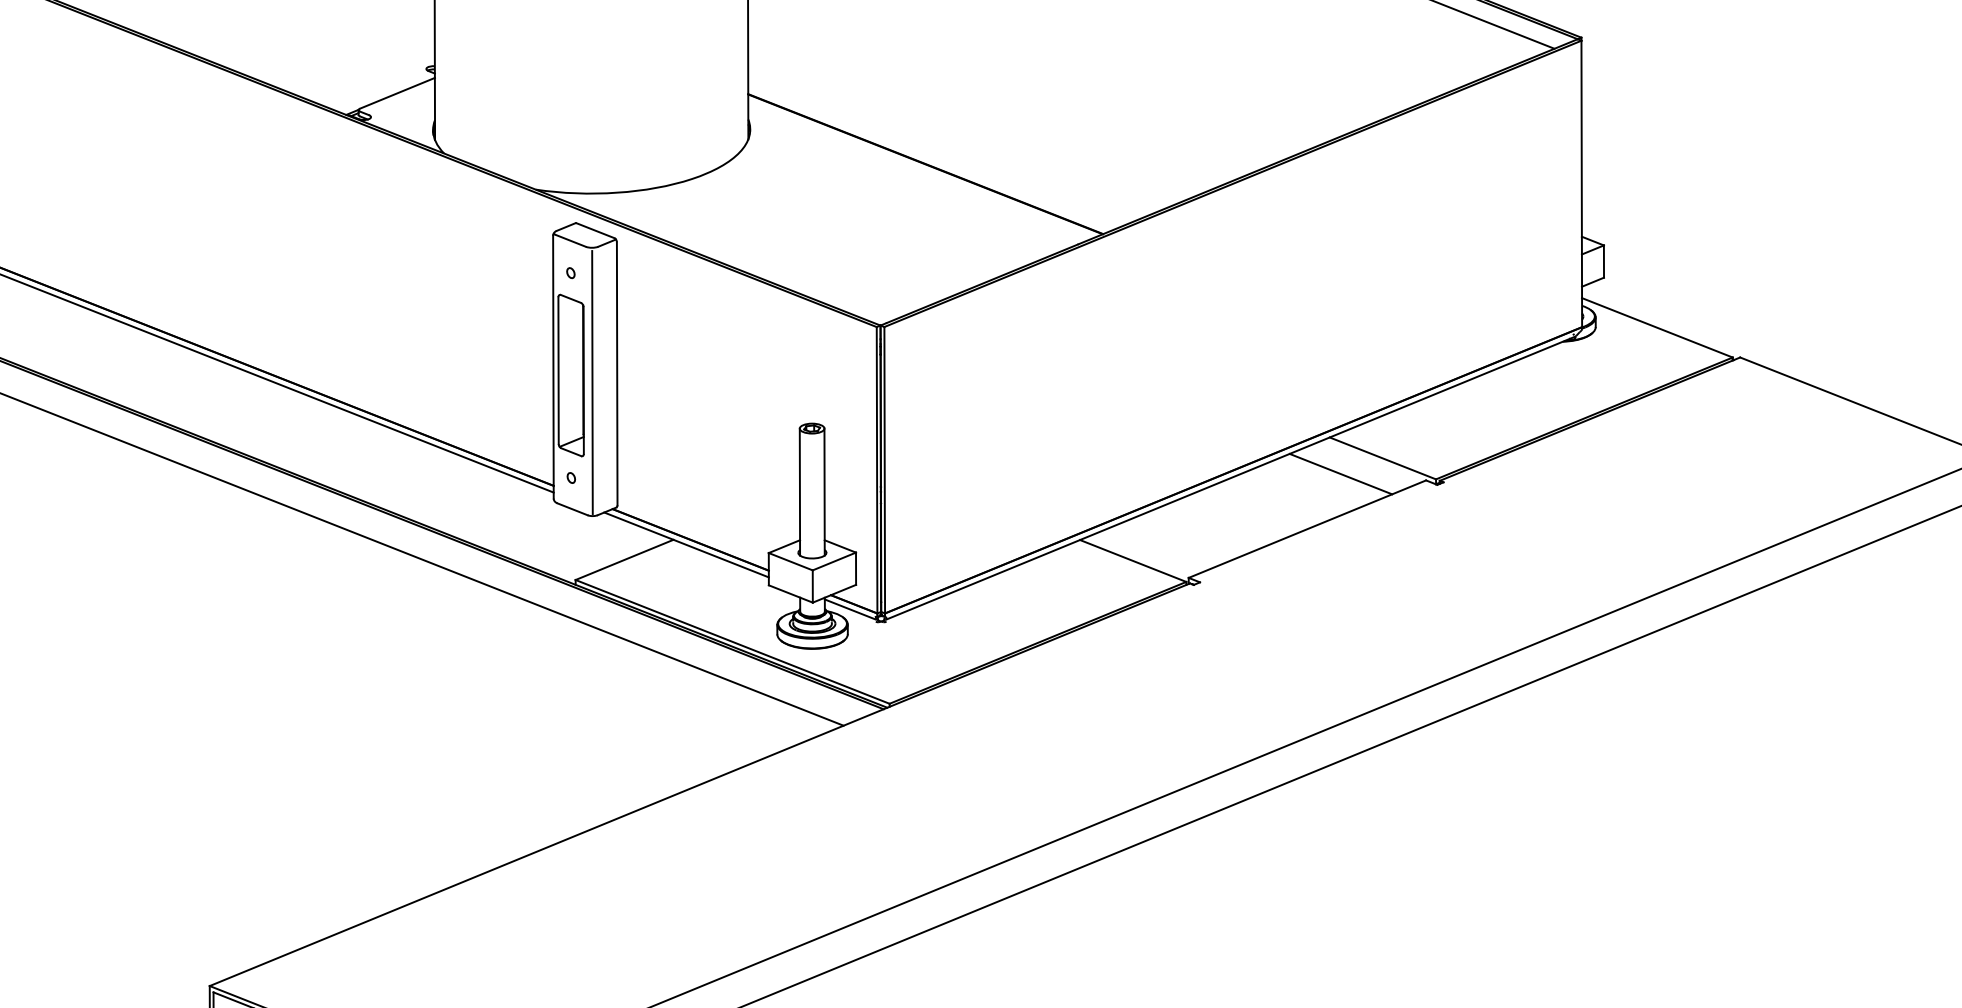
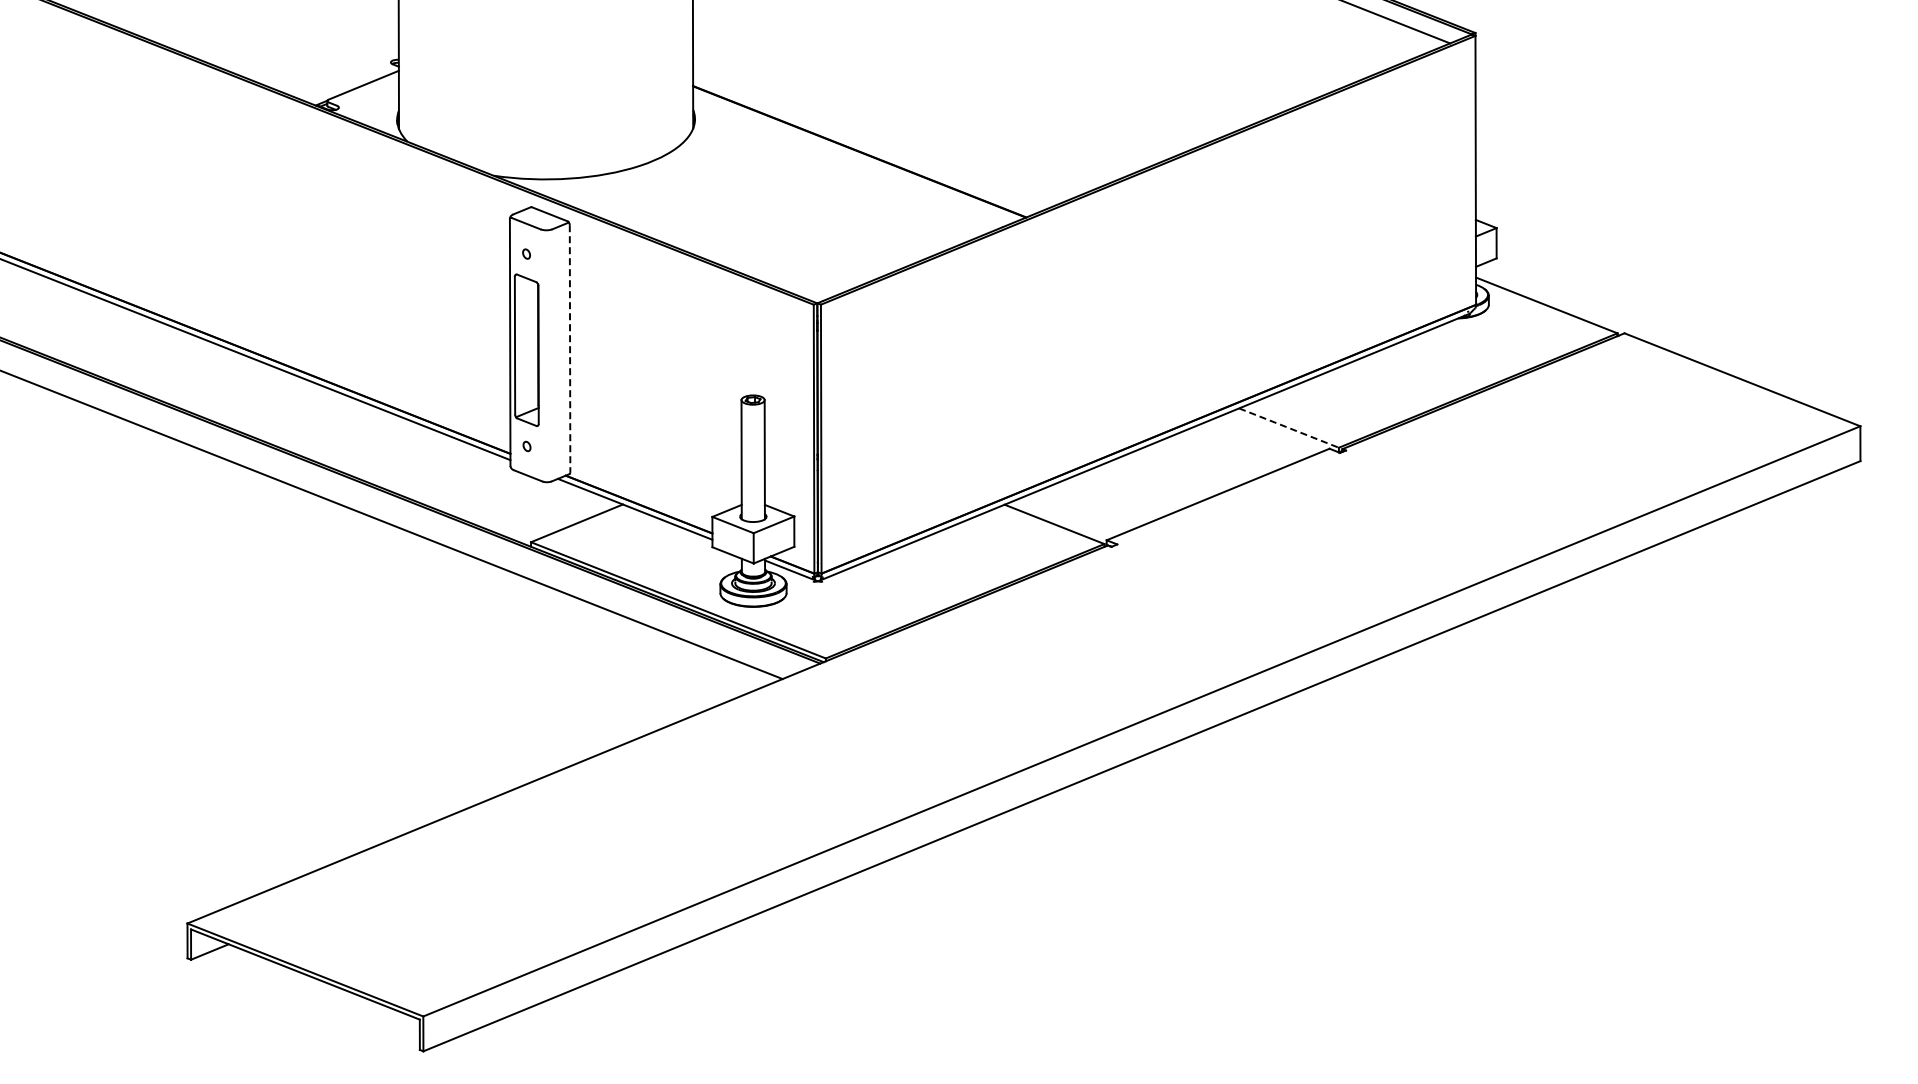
line: (617, 374) -> (570, 349), solid -> dashed
line: (592, 382) -> (546, 356), removed
line: (1383, 458) -> (1289, 428), solid -> dashed
line: (1340, 473) -> (1249, 442), removed

